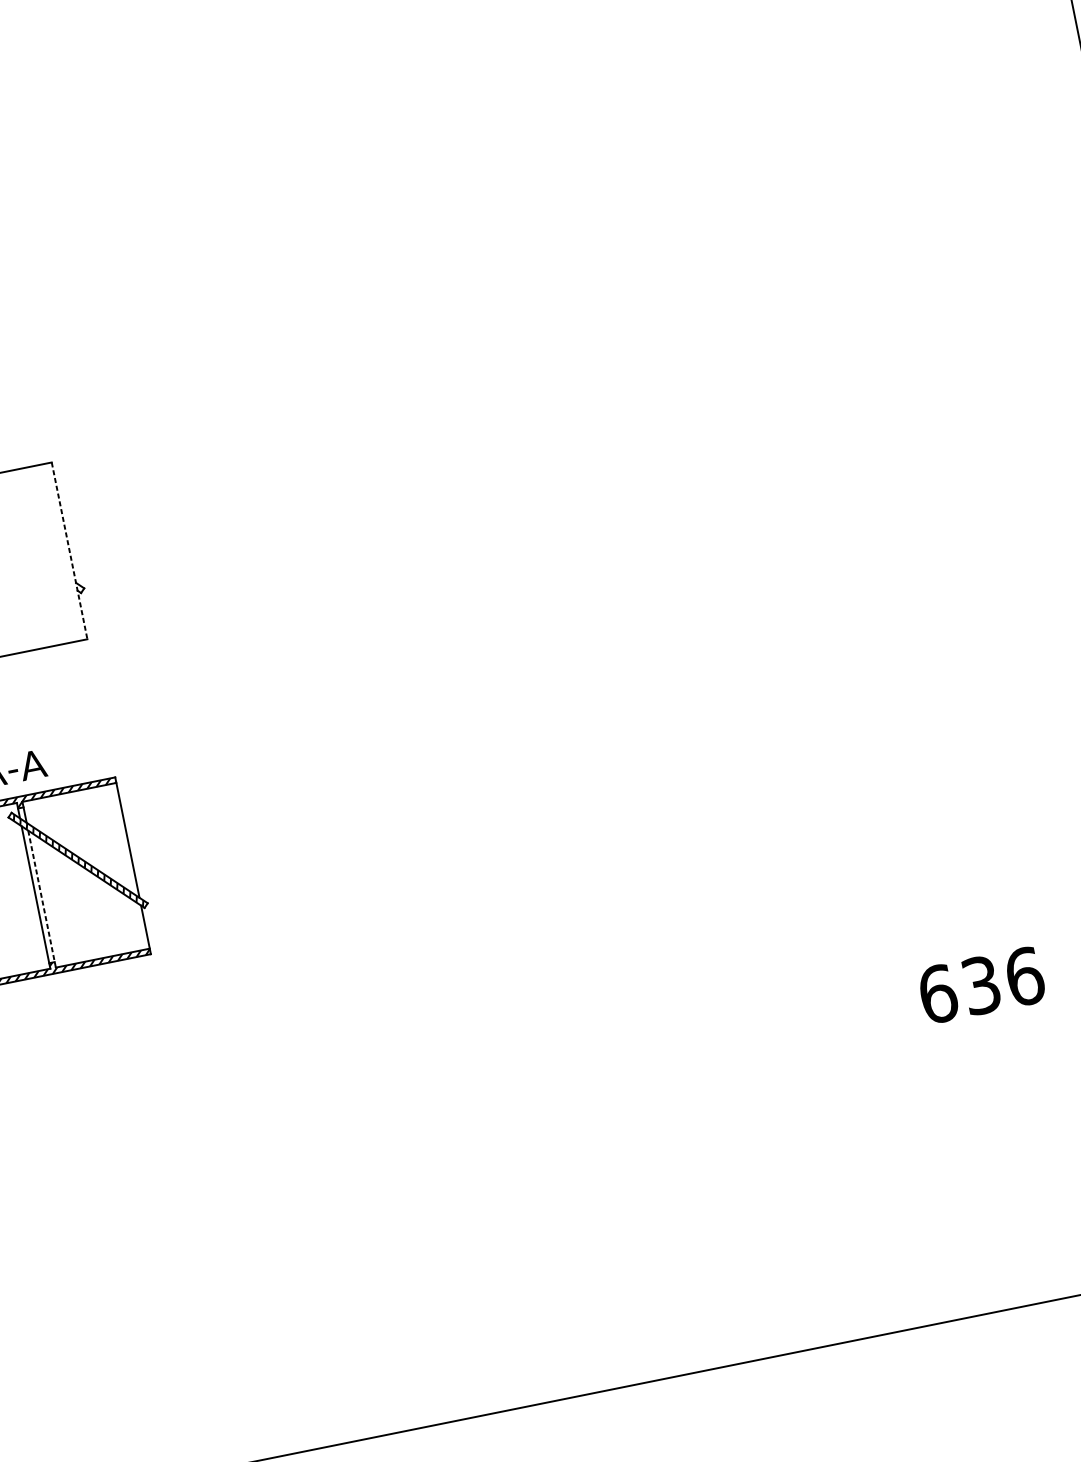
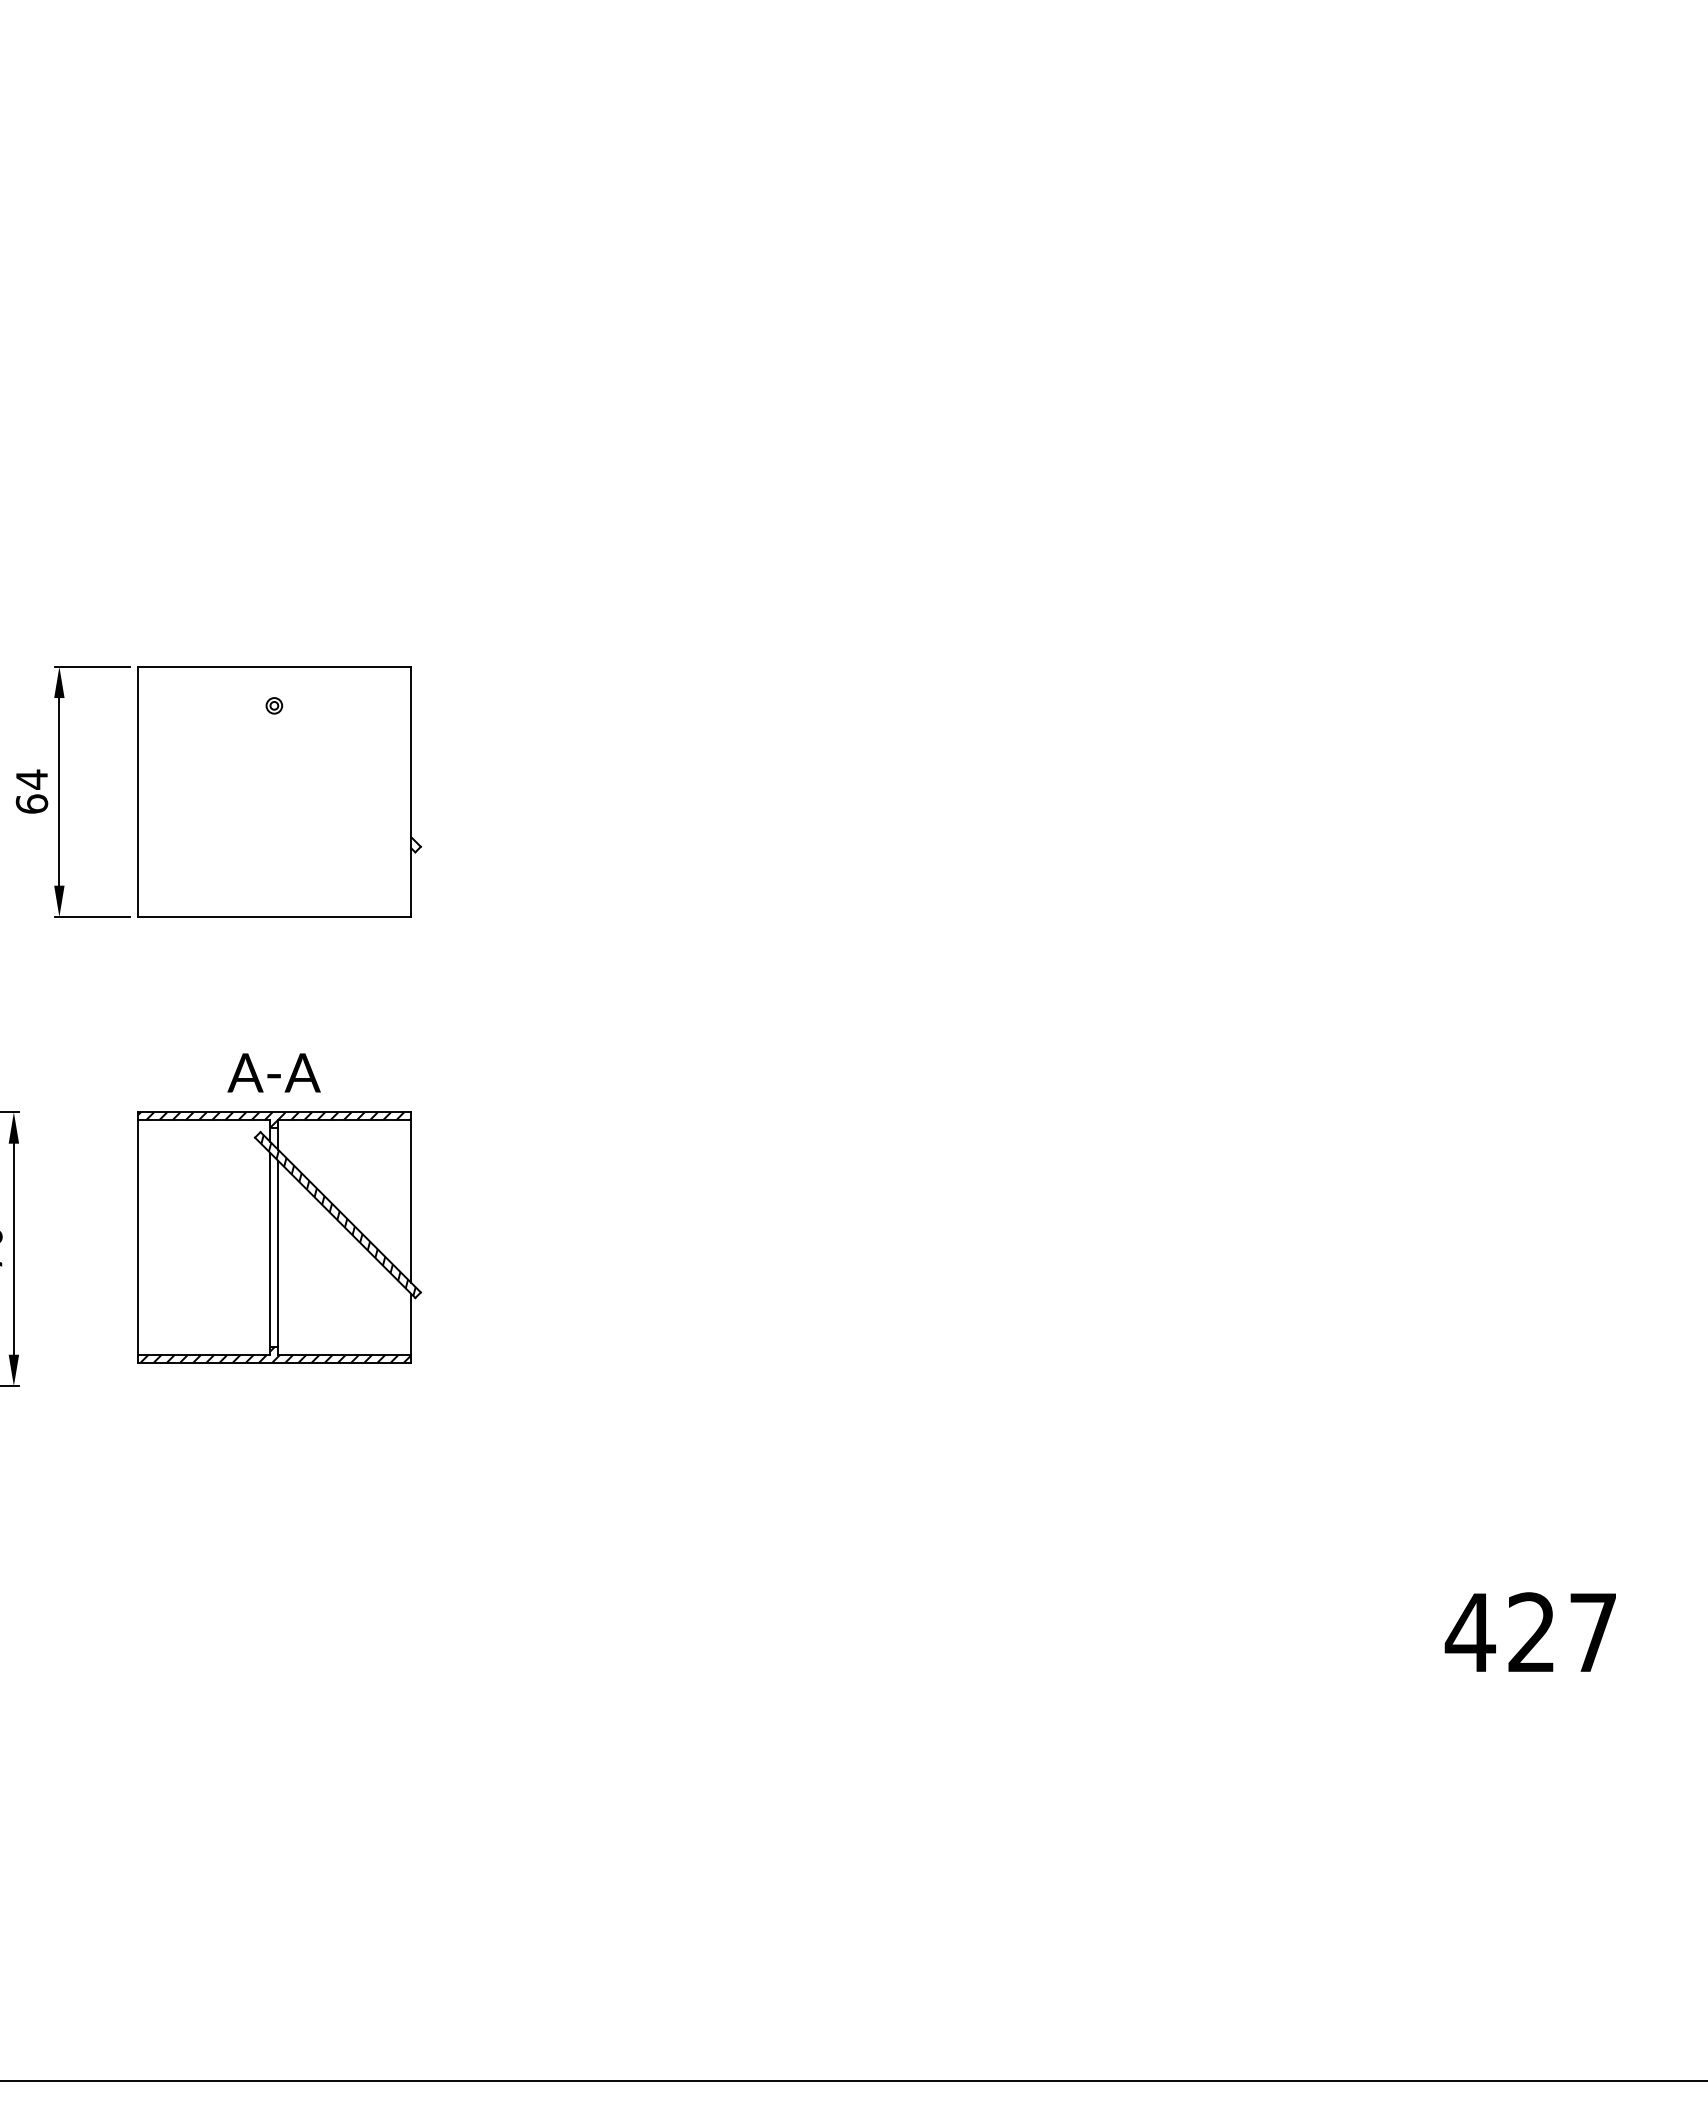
line: (69, 551) -> (411, 792), dashed -> solid
line: (42, 898) -> (278, 1257), dashed -> solid
text: (981, 985) -> (1531, 1632), 636 -> 427

